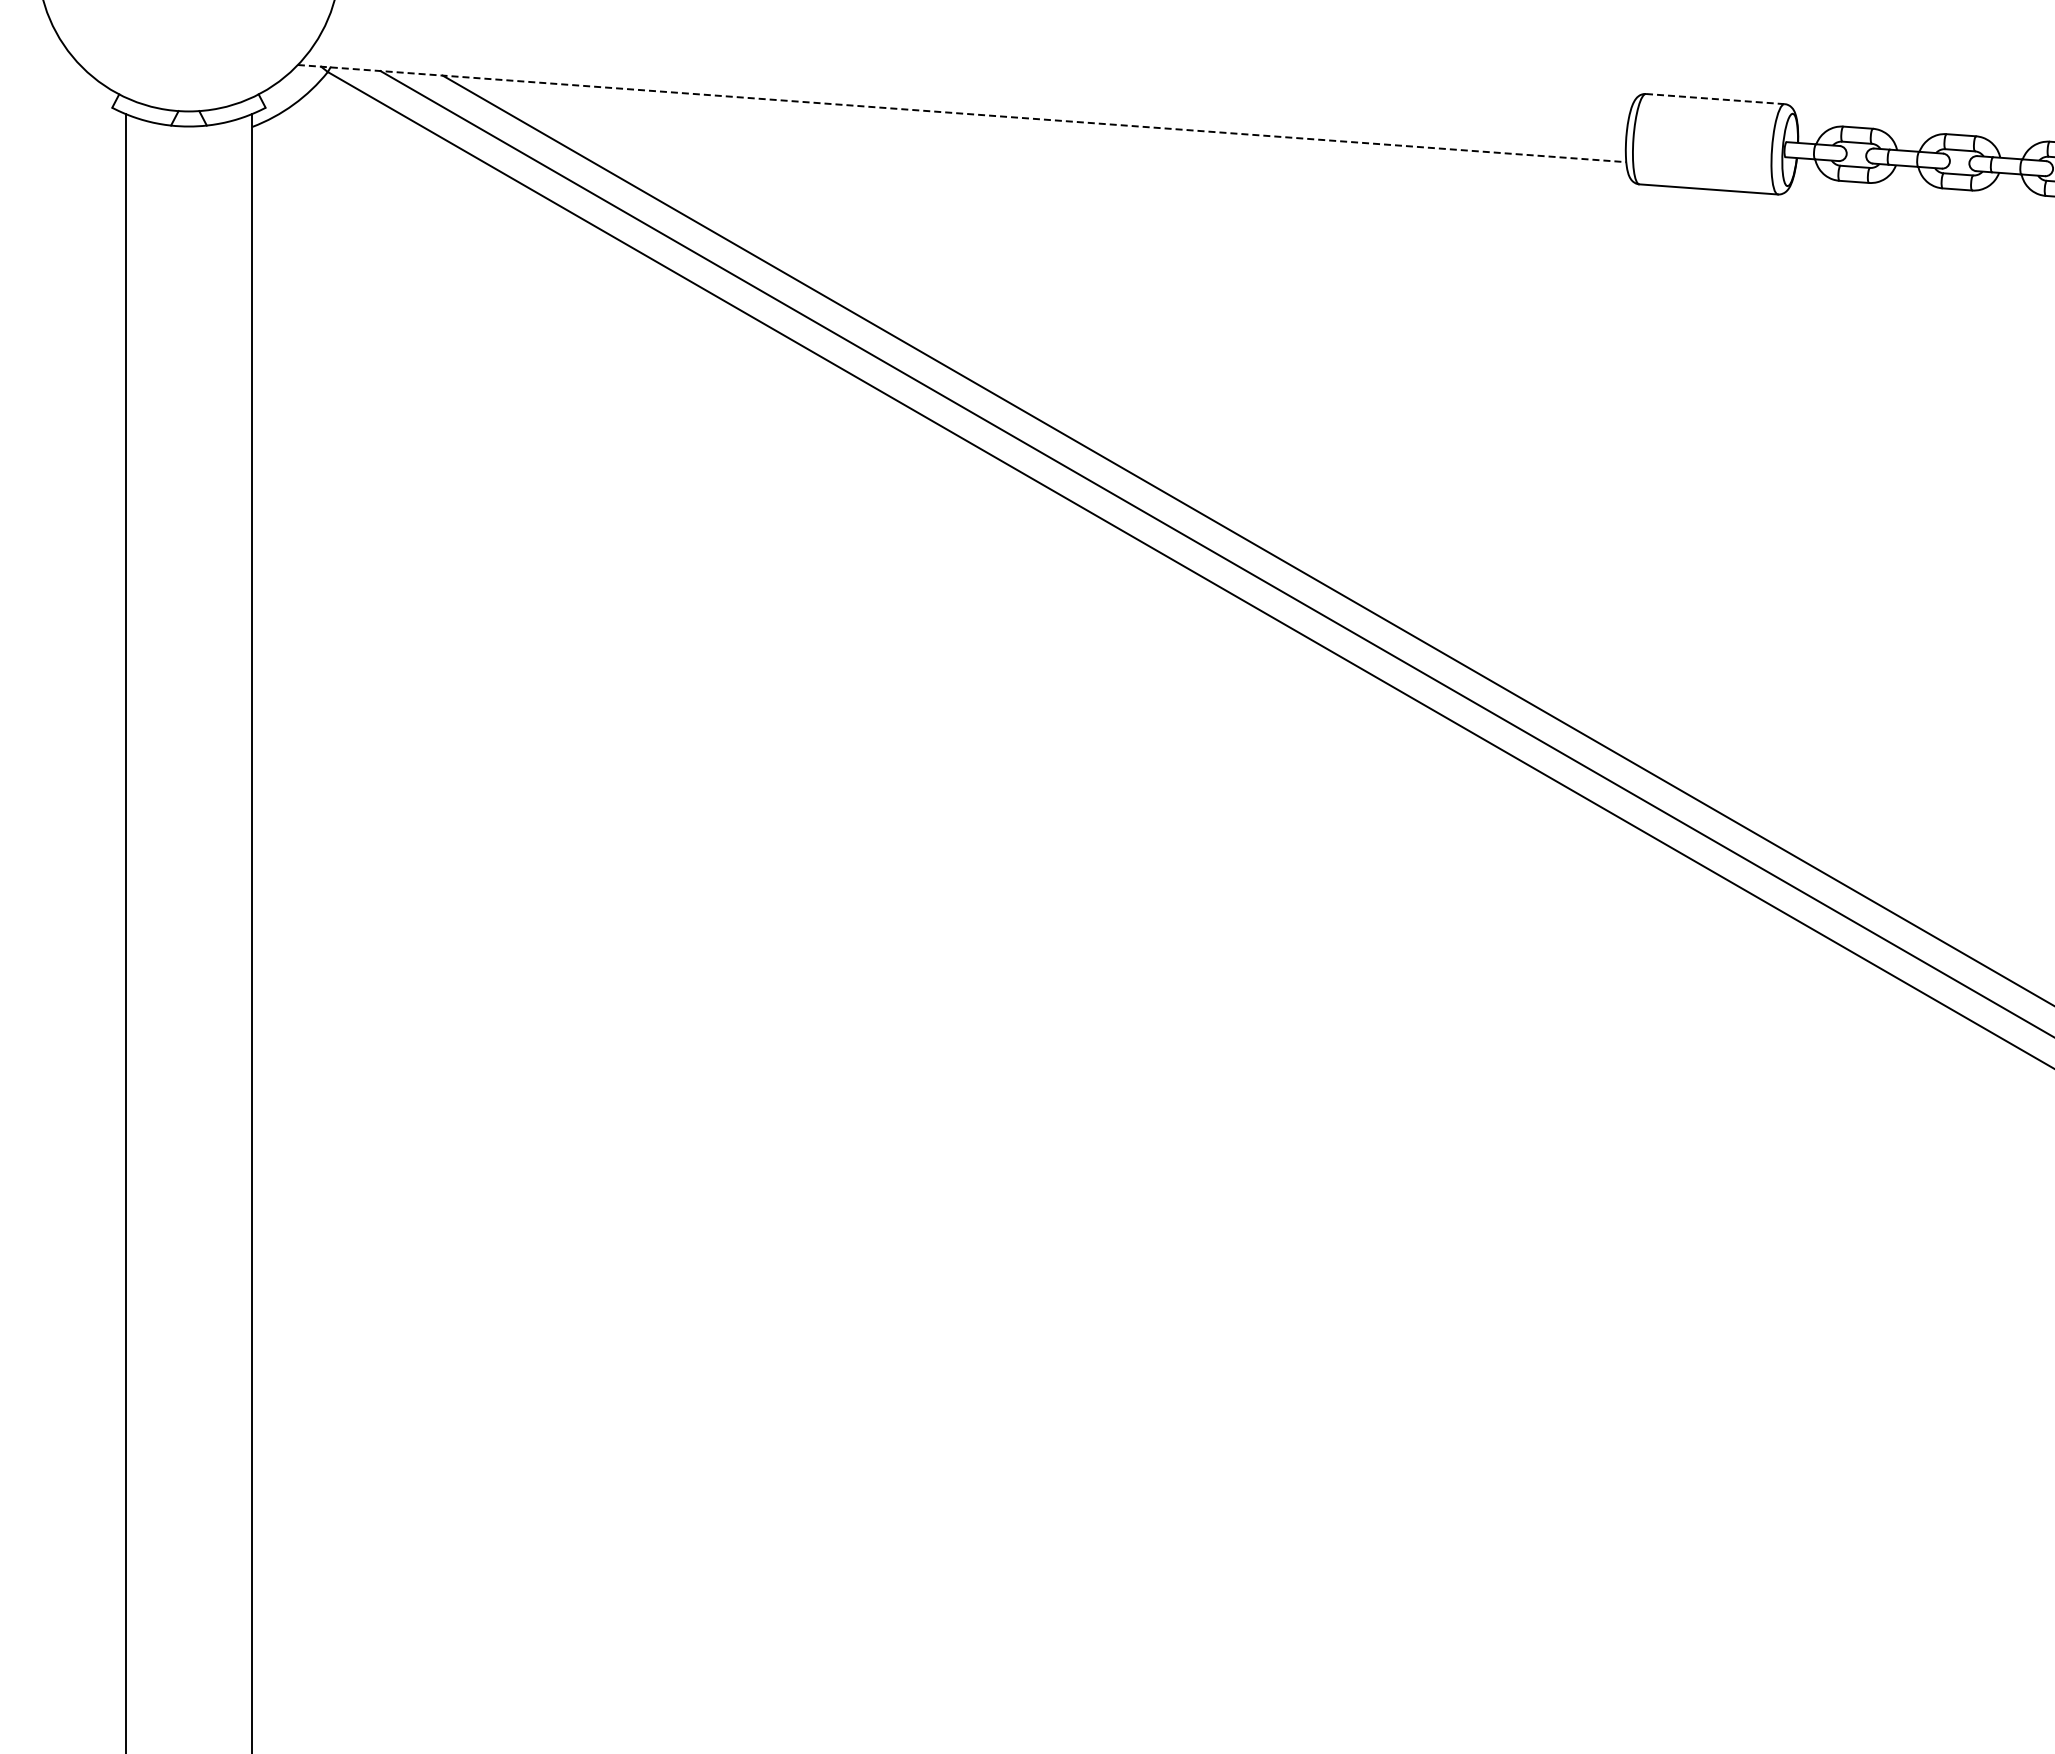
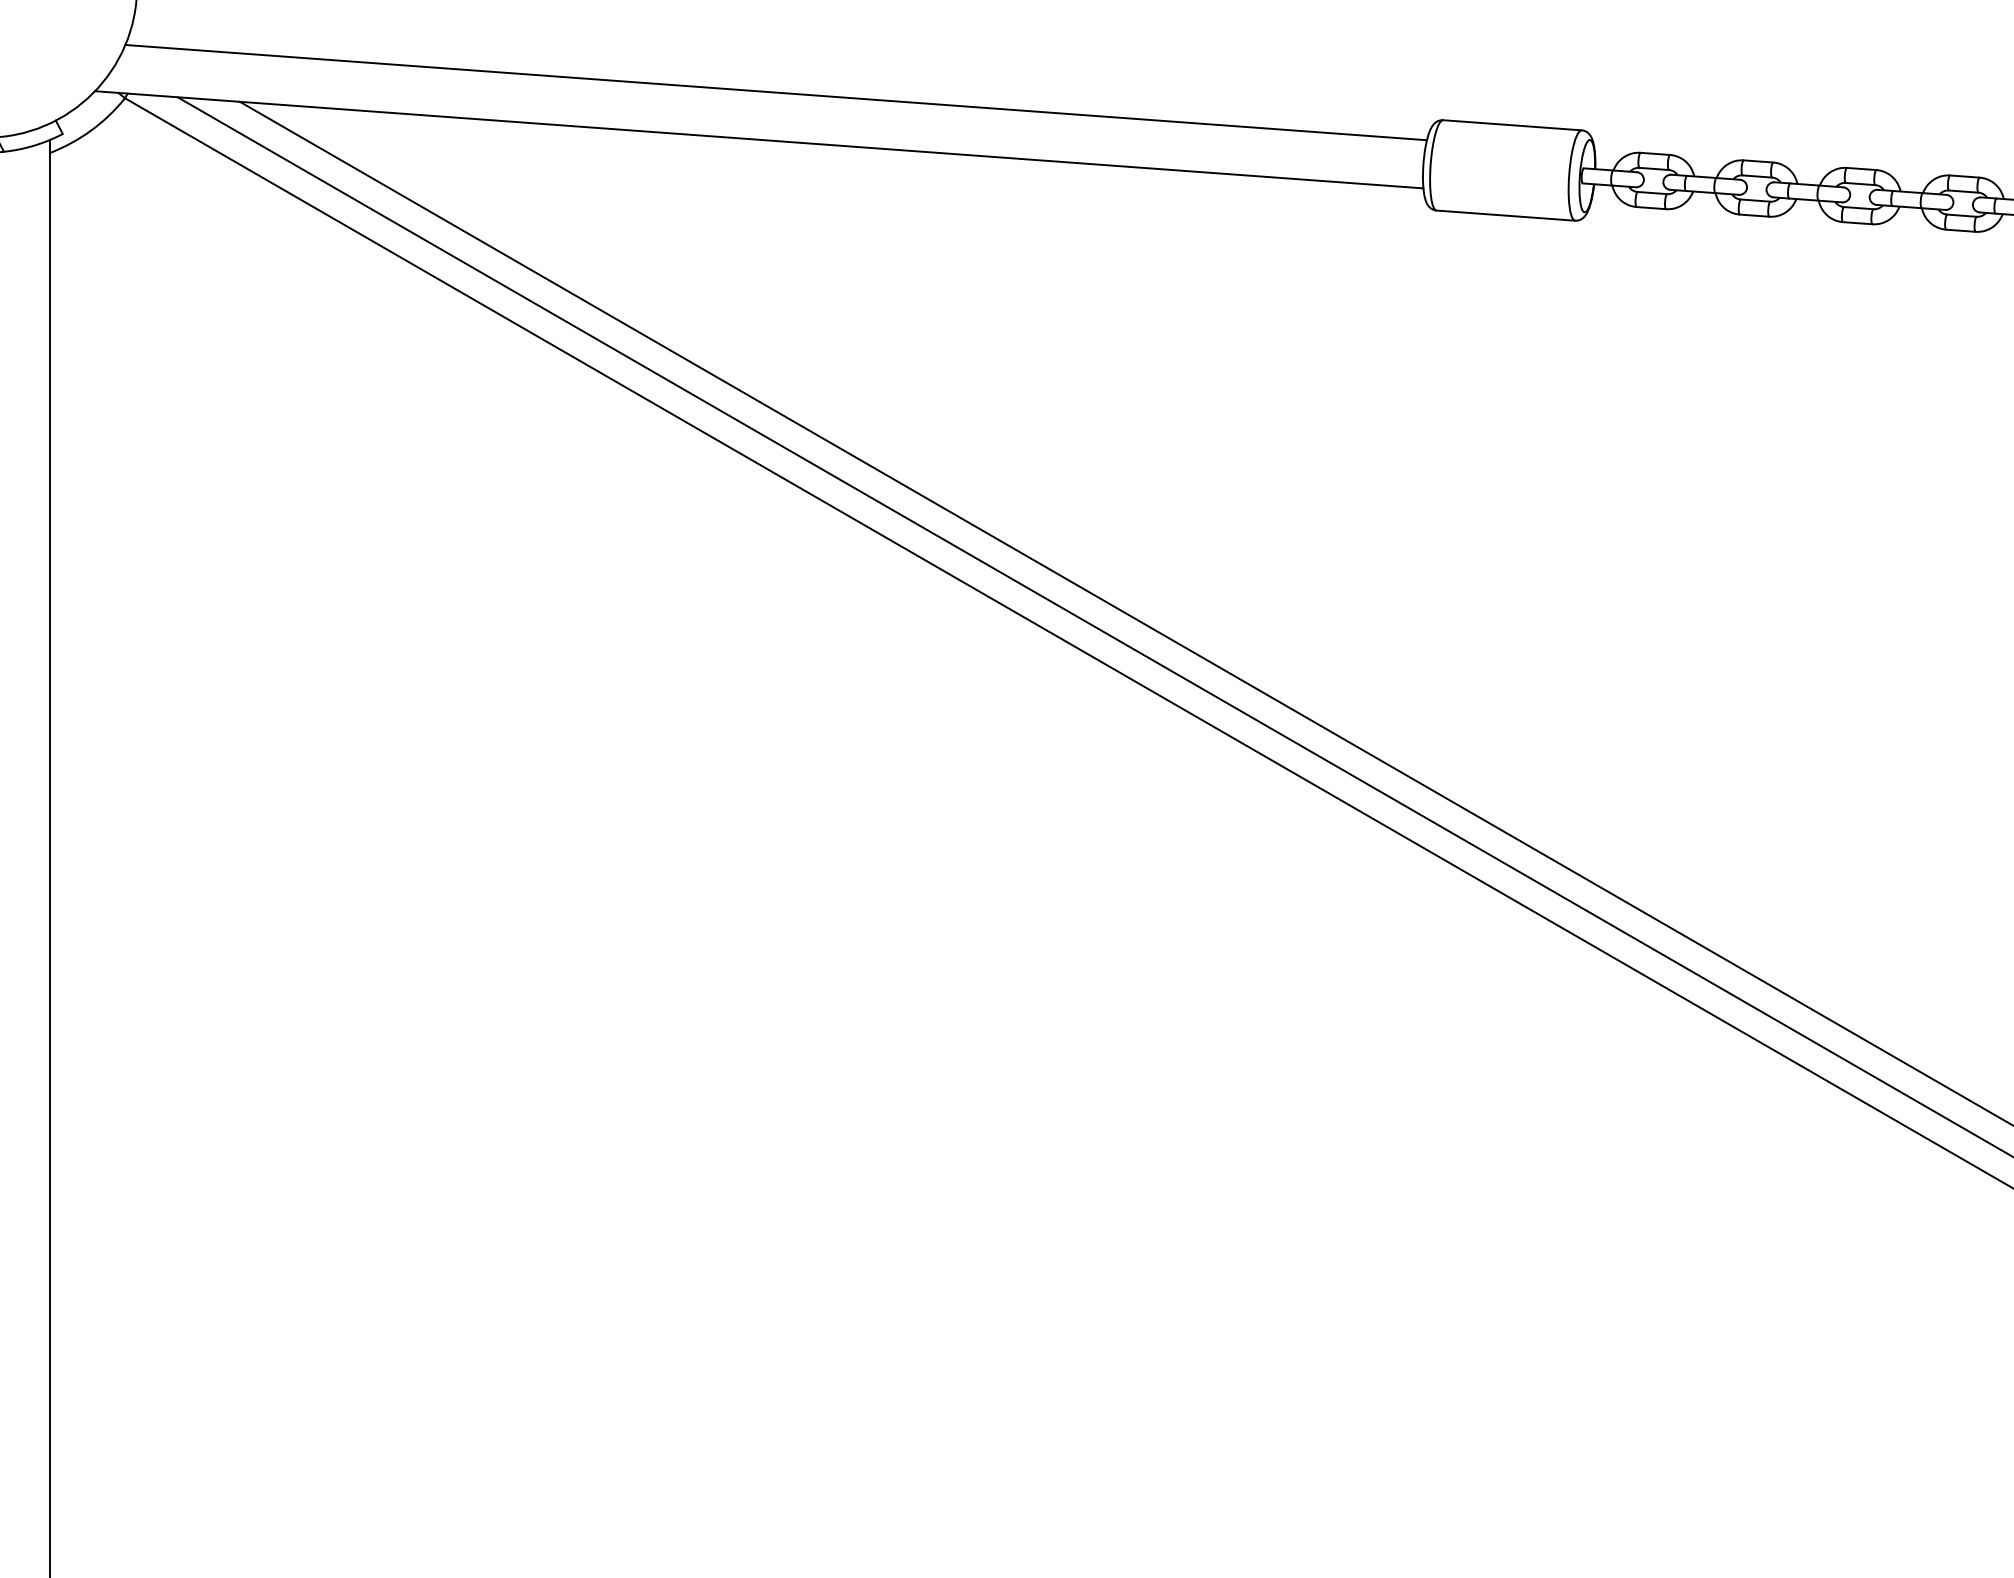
line: (978, 66) -> (775, 92), added
line: (1715, 99) -> (1512, 125), dashed -> solid
line: (962, 113) -> (759, 139), dashed -> solid

